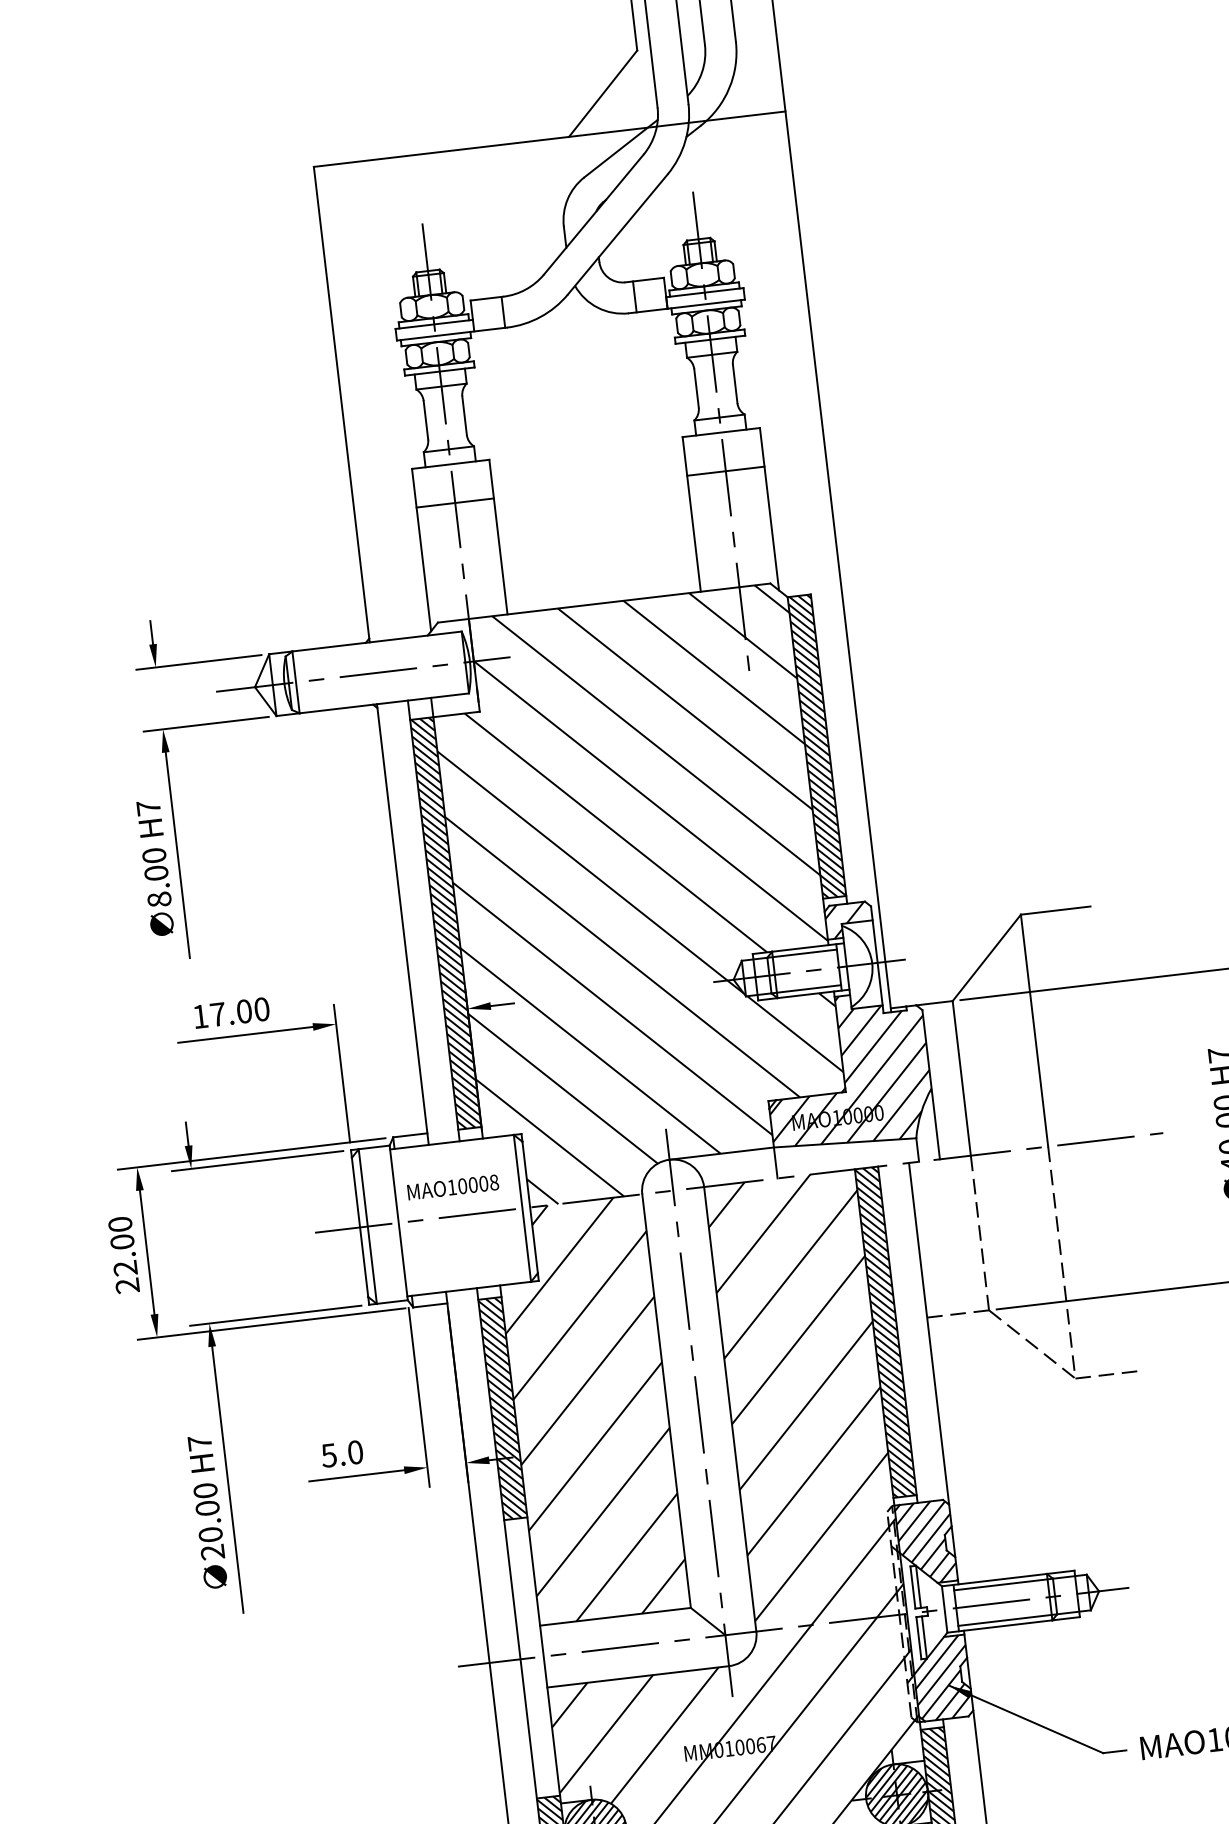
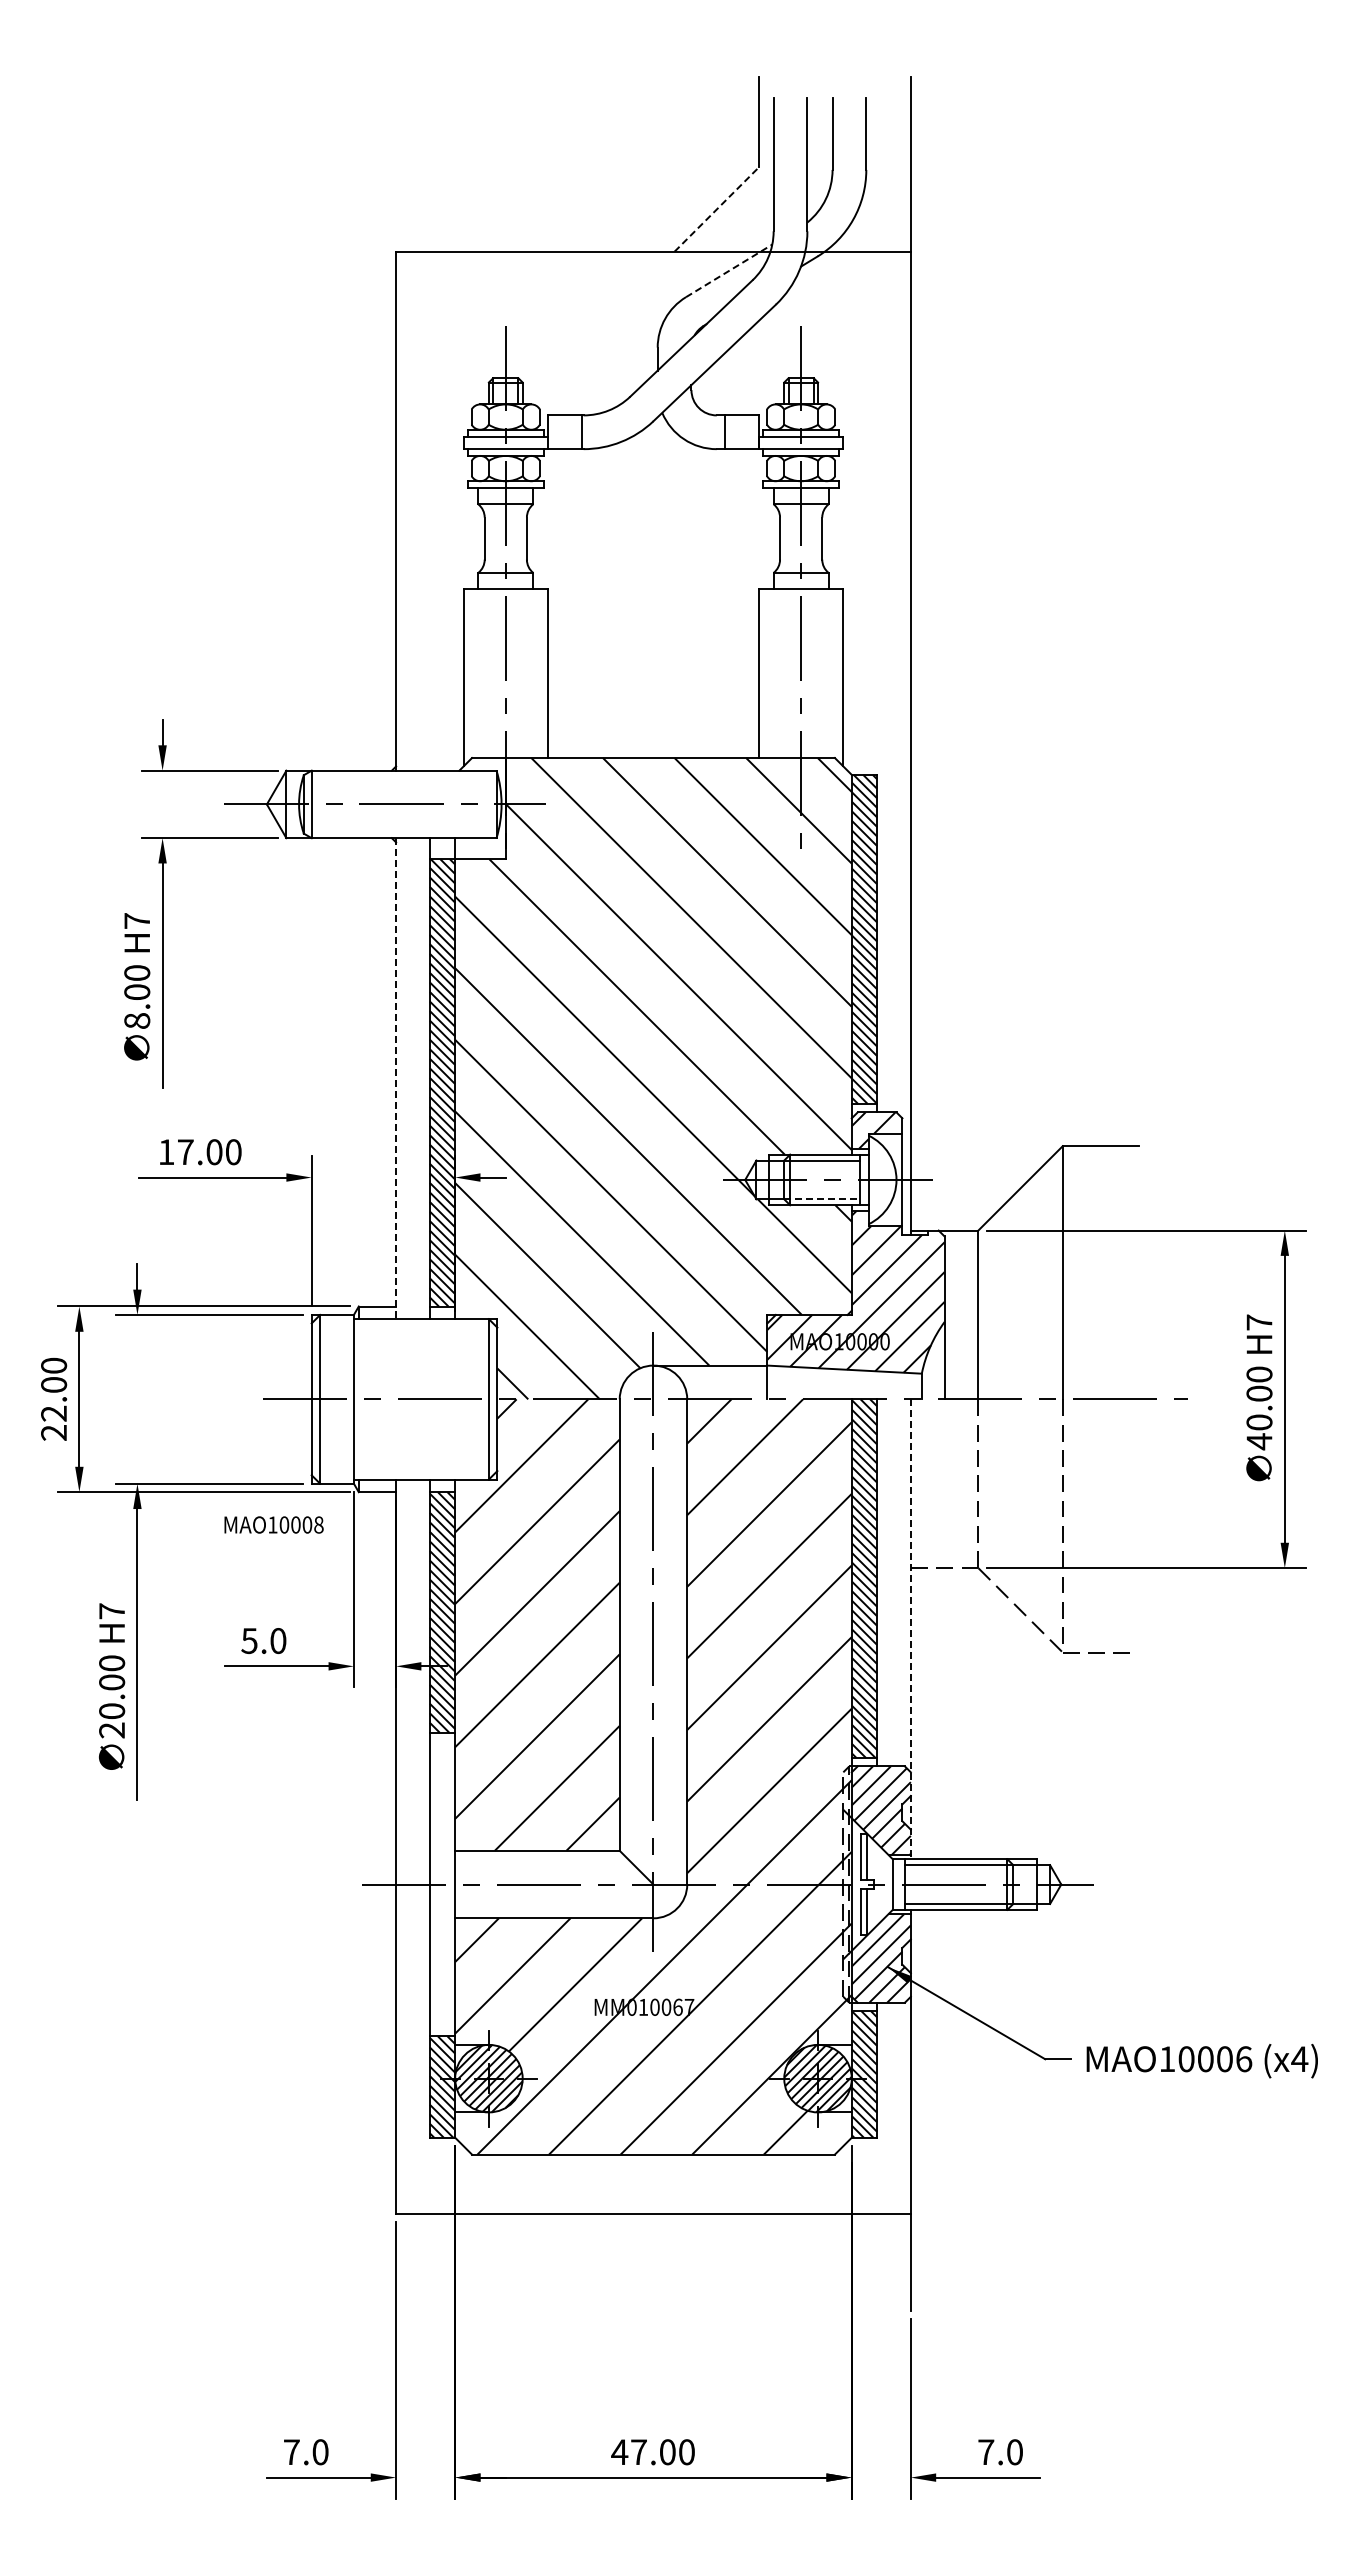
line: (602, 93) -> (716, 209), solid -> dashed
line: (621, 148) -> (729, 270), solid -> dashed
line: (725, 471) -> (800, 631), removed
line: (454, 503) -> (505, 631), removed
line: (403, 925) -> (396, 1079), solid -> dashed
line: (806, 989) -> (822, 1199), solid -> dashed
text: (452, 1187) -> (273, 1524), moved
line: (933, 1373) -> (910, 1629), solid -> dashed

